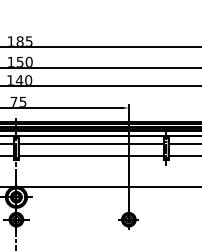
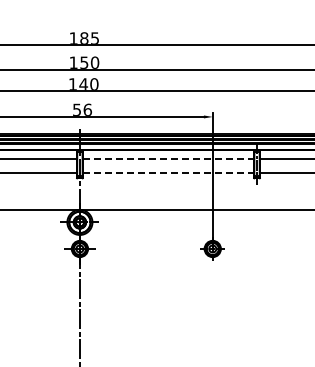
text: (18, 101) -> (82, 109), 75 -> 56
line: (91, 143) -> (168, 159), solid -> dashed
line: (91, 155) -> (168, 173), solid -> dashed

